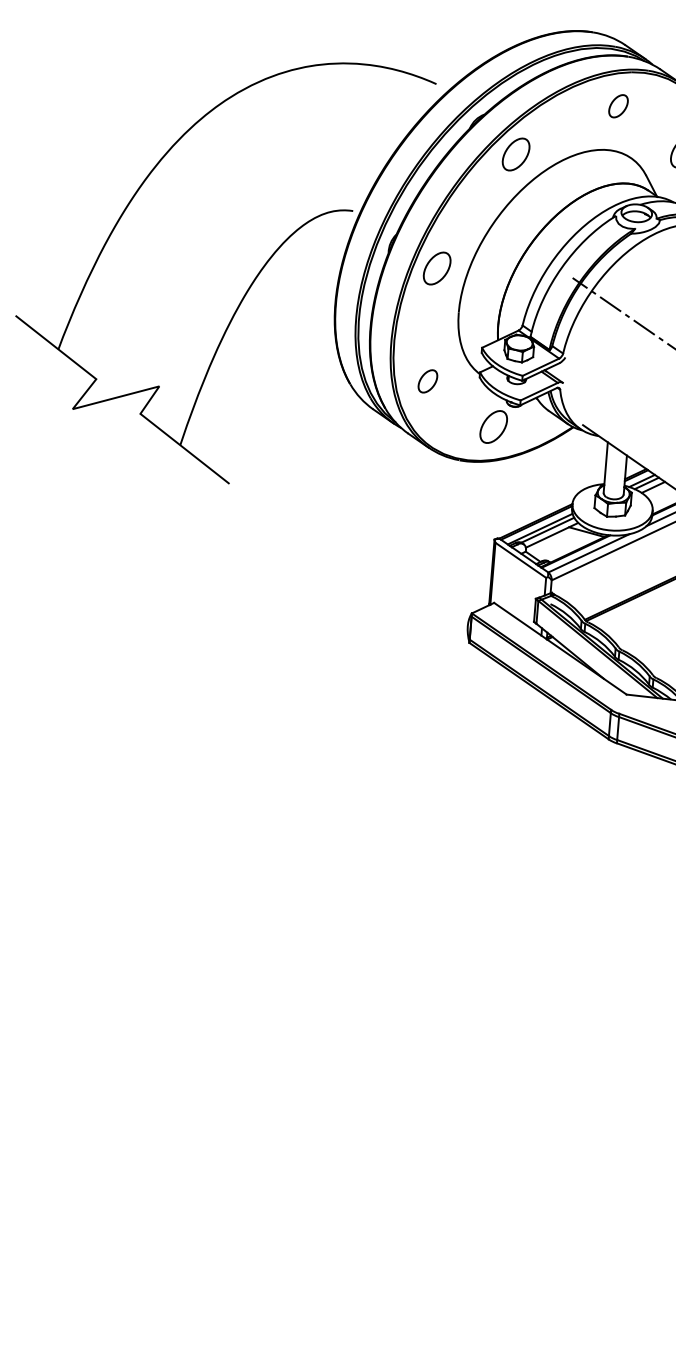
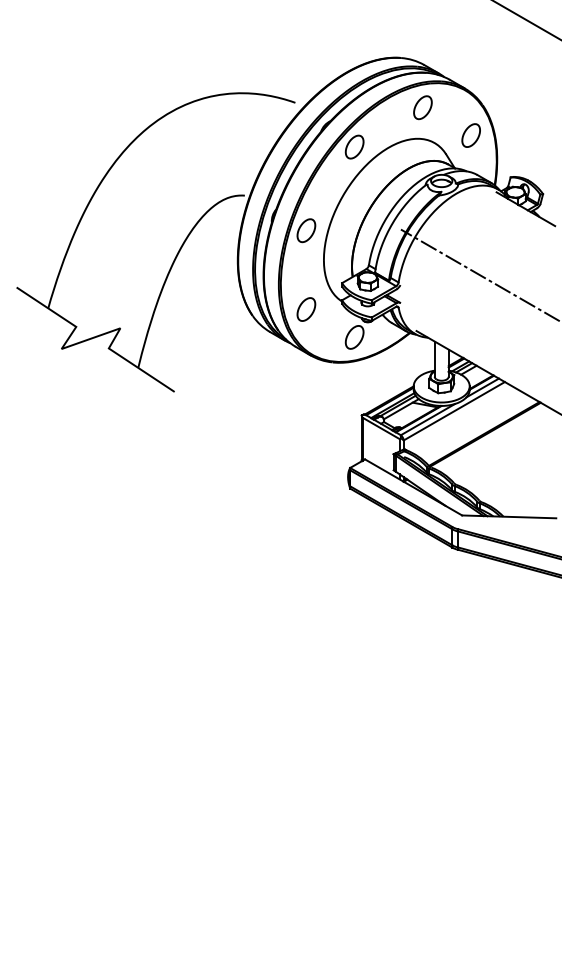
part: (617, 105) -> (422, 107), size x1.43
part: (428, 381) -> (306, 309), size x1.43

